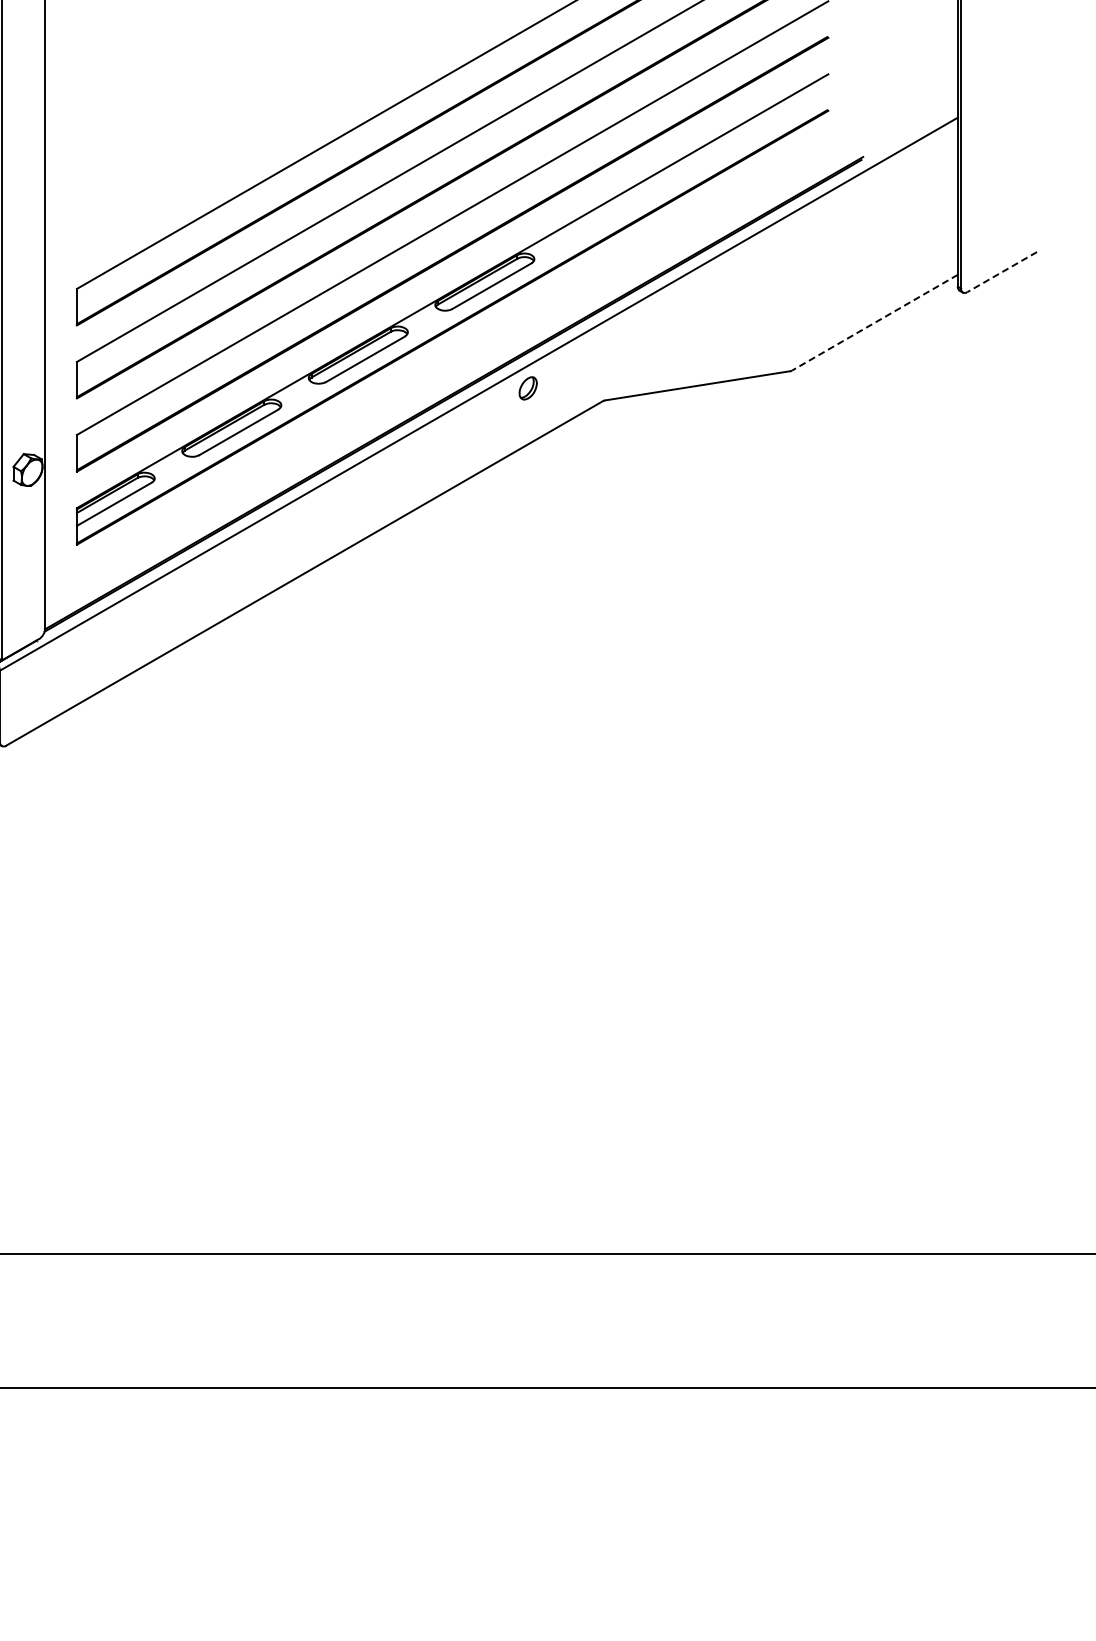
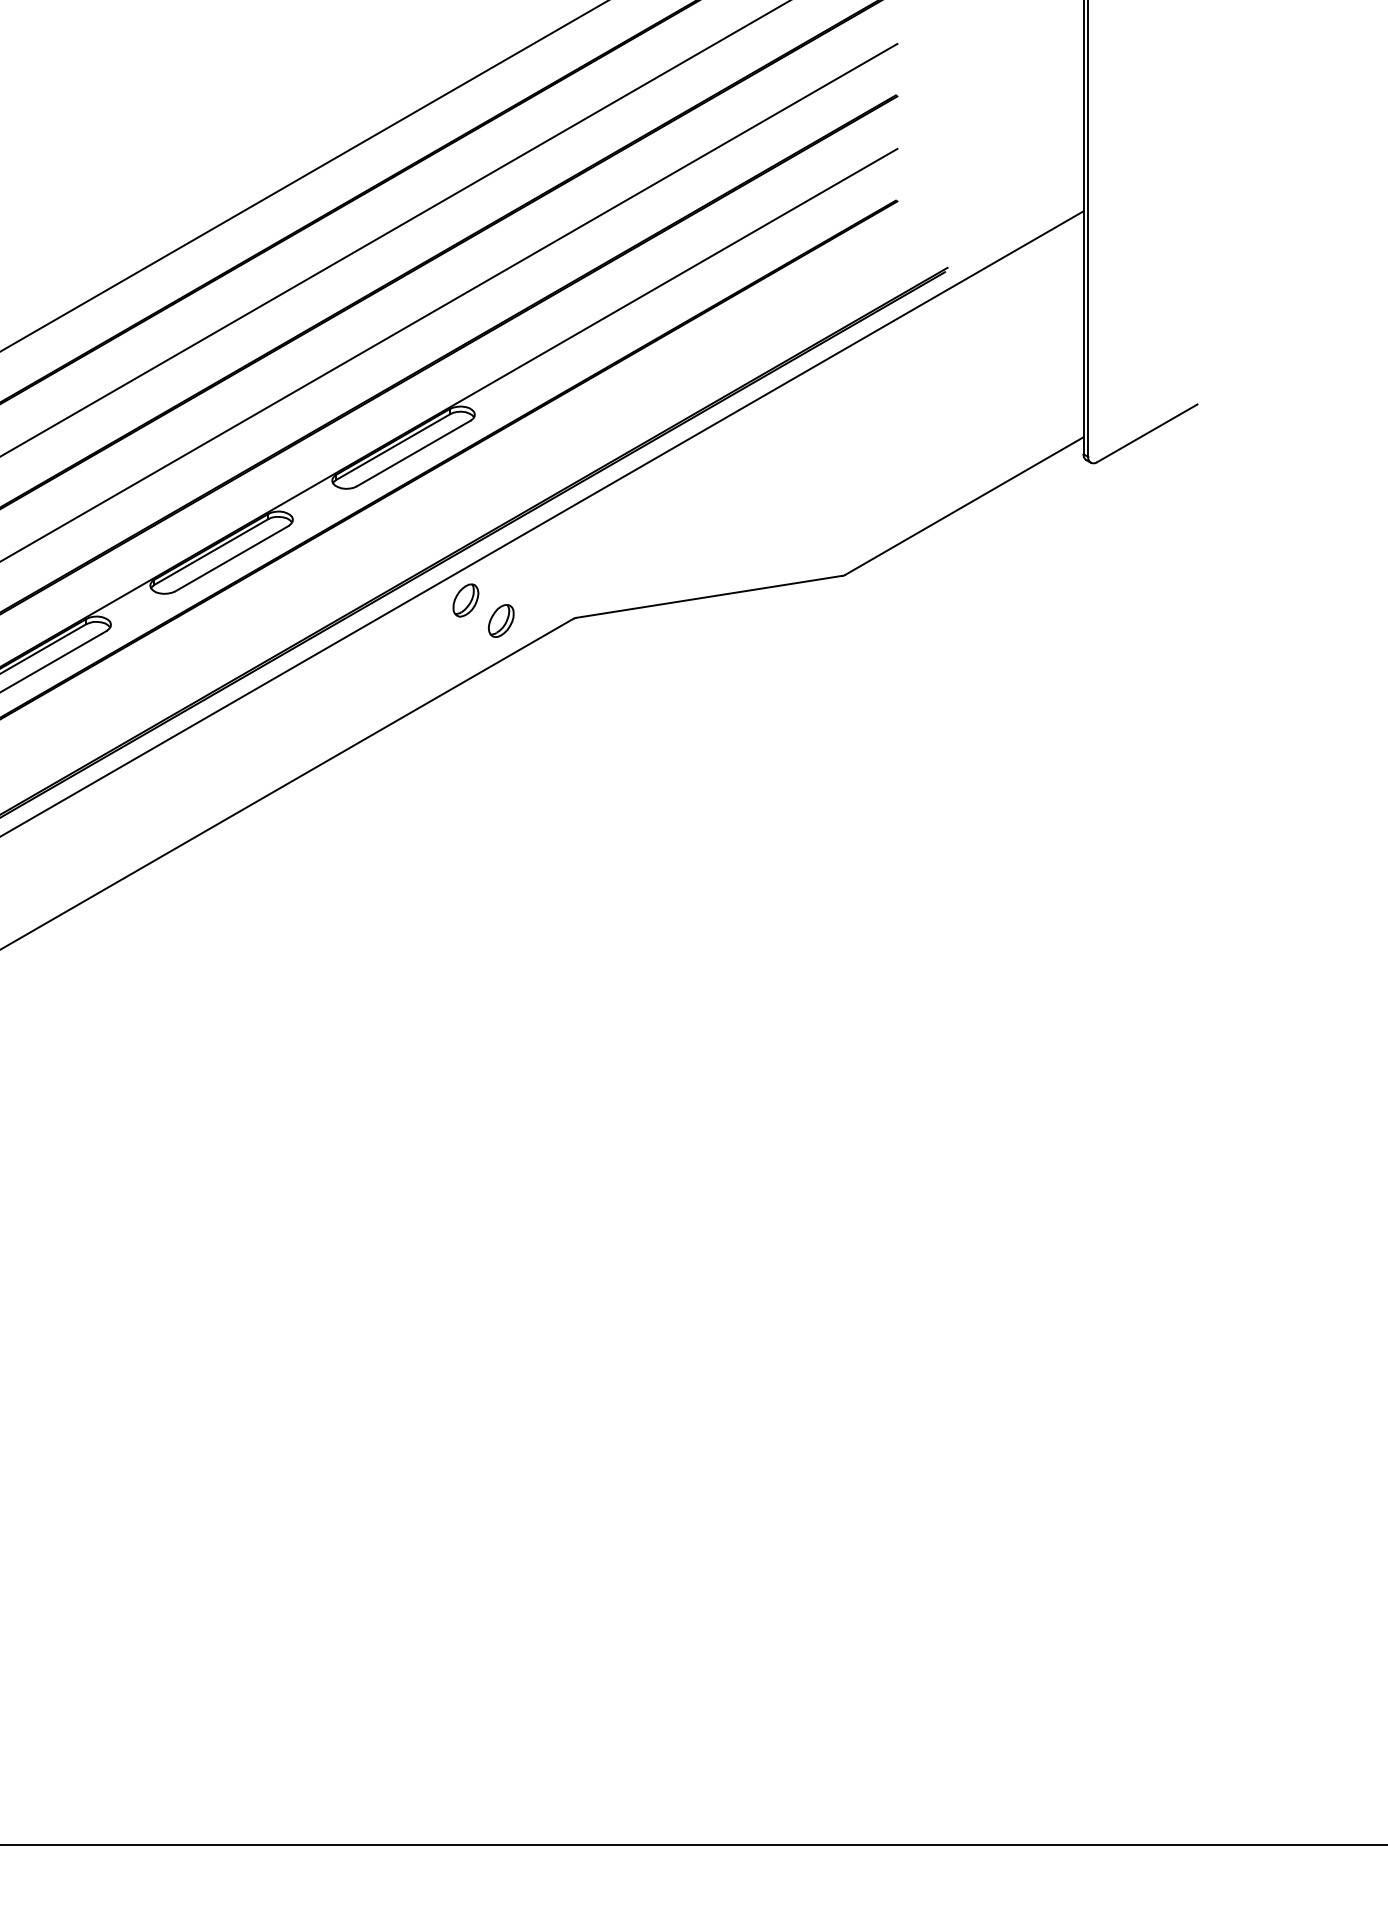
line: (1001, 272) -> (1146, 433), dashed -> solid
line: (875, 322) -> (965, 505), dashed -> solid
part: (552, 402) -> (500, 620), added

